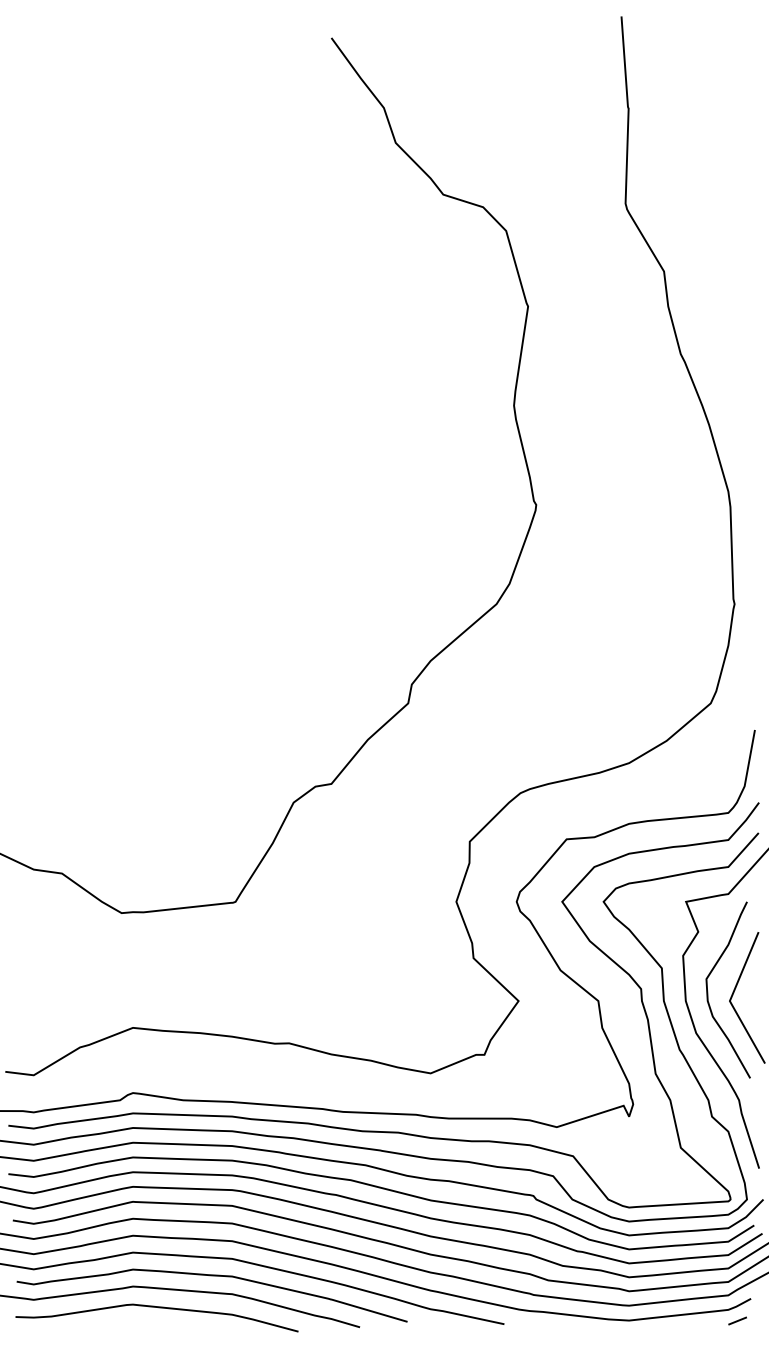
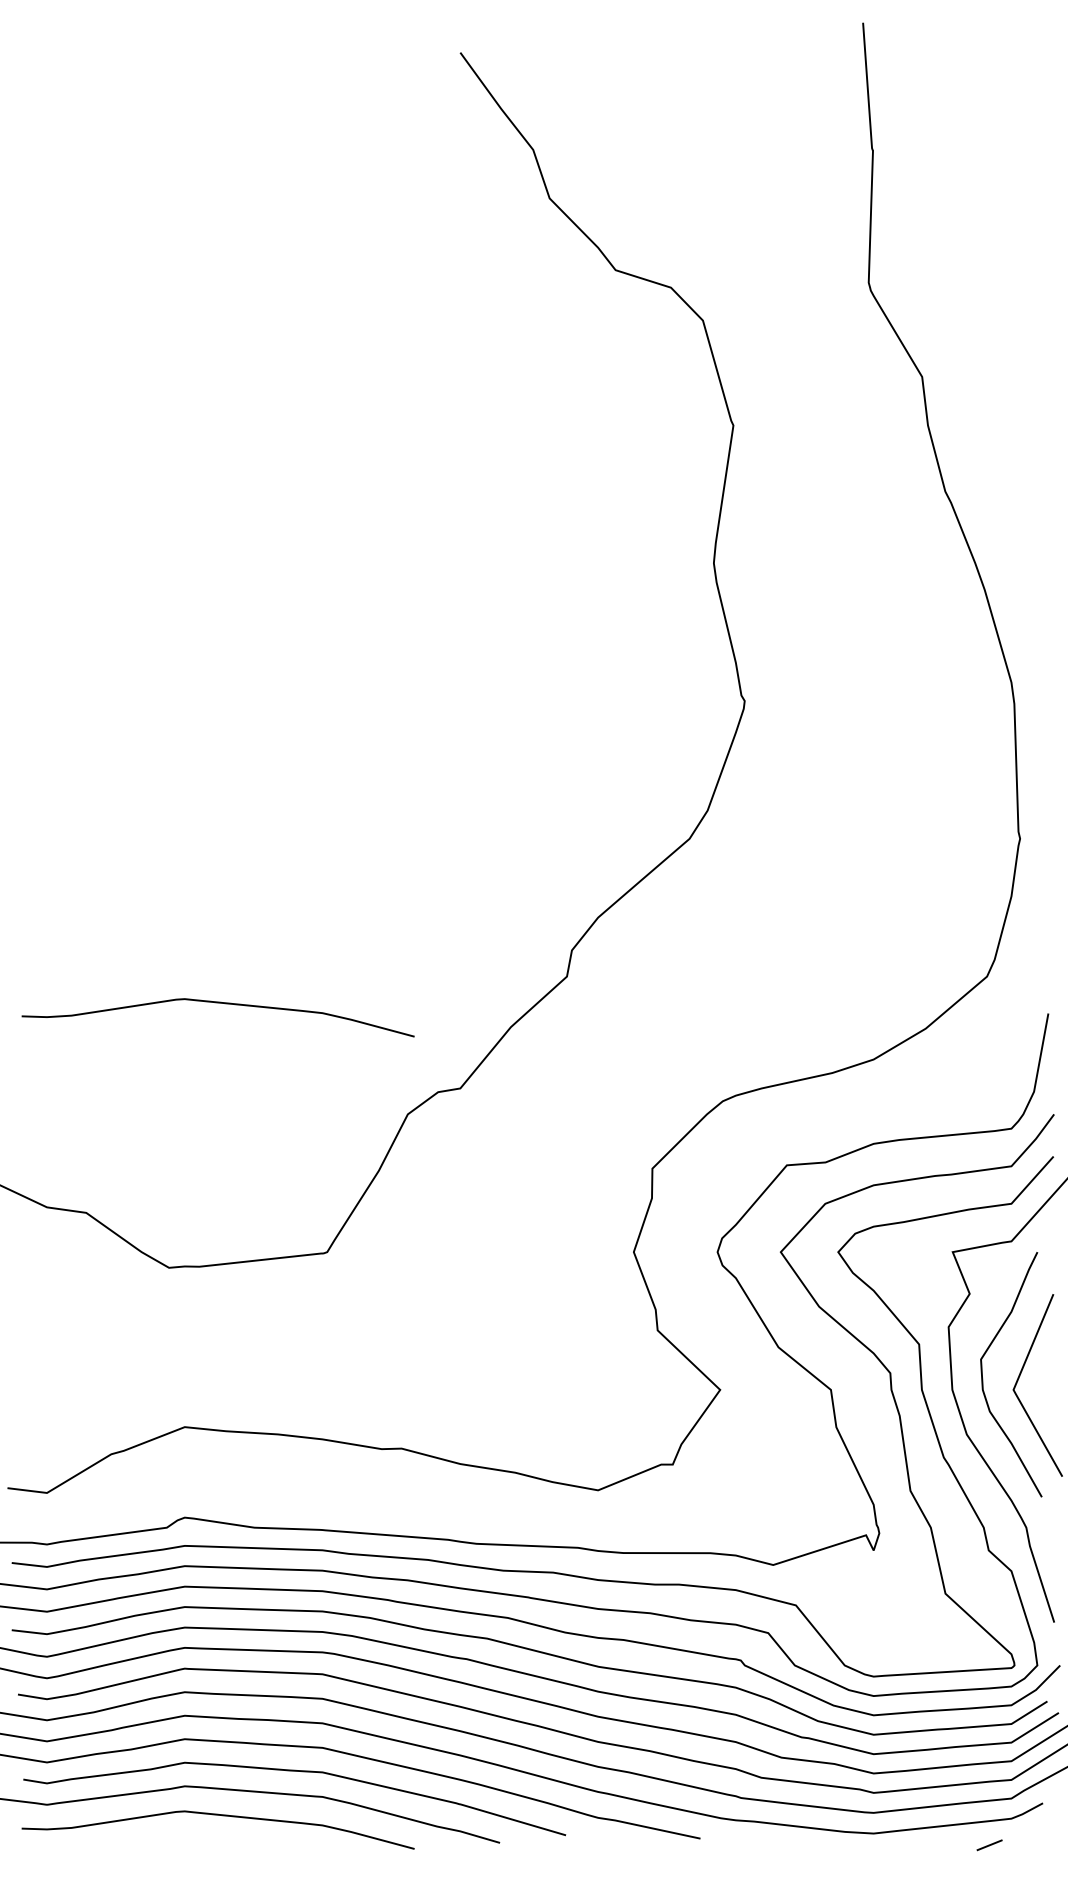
curve: (158, 723) -> (220, 1004), added
line: (737, 1320) -> (989, 1844), moved

